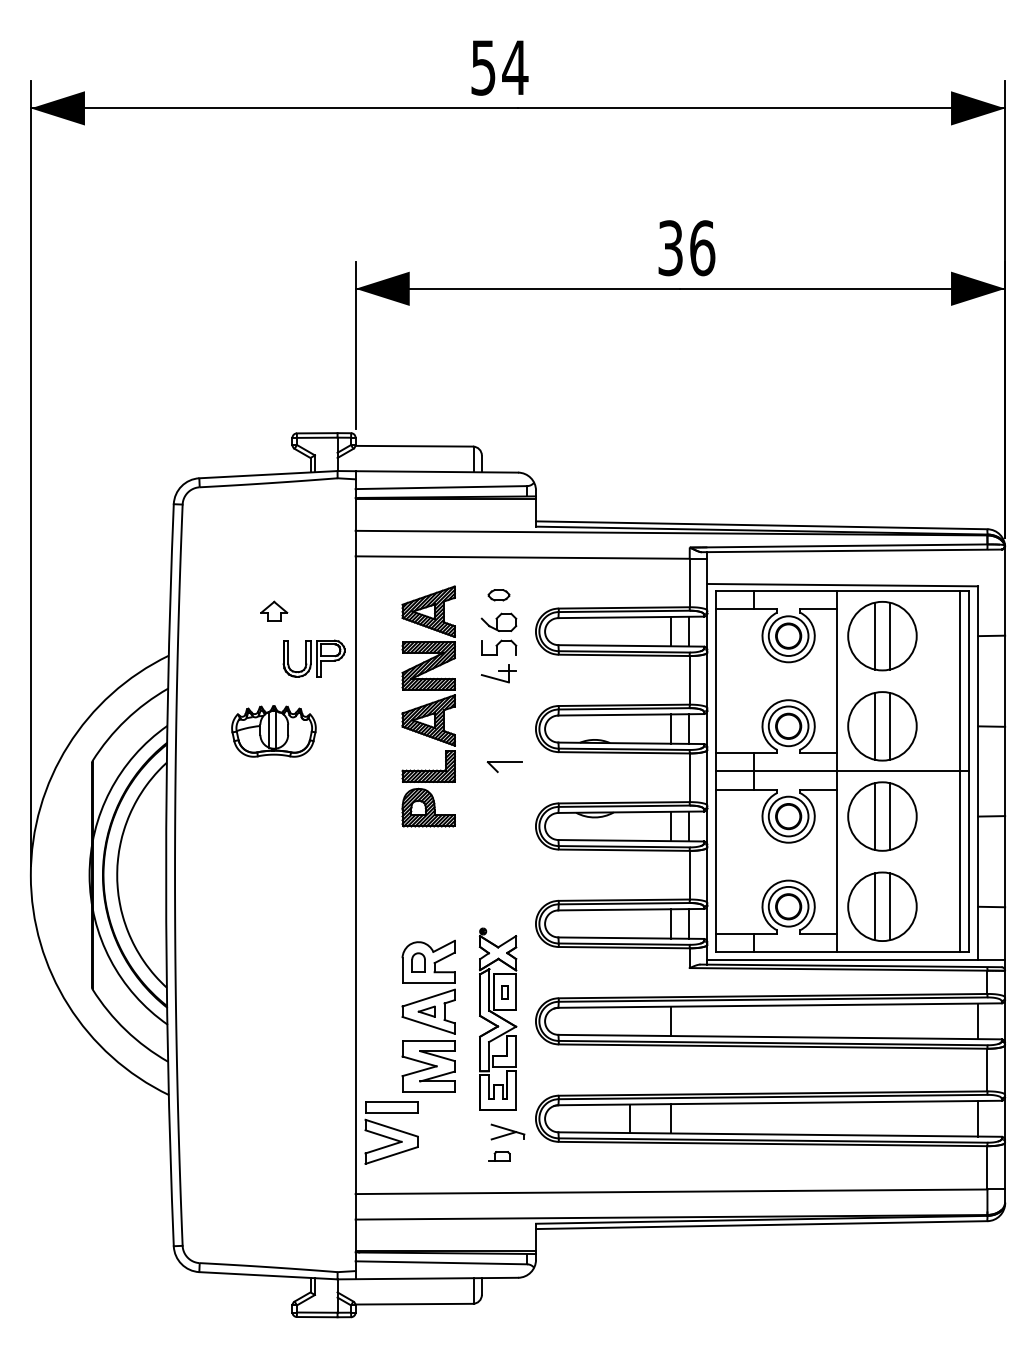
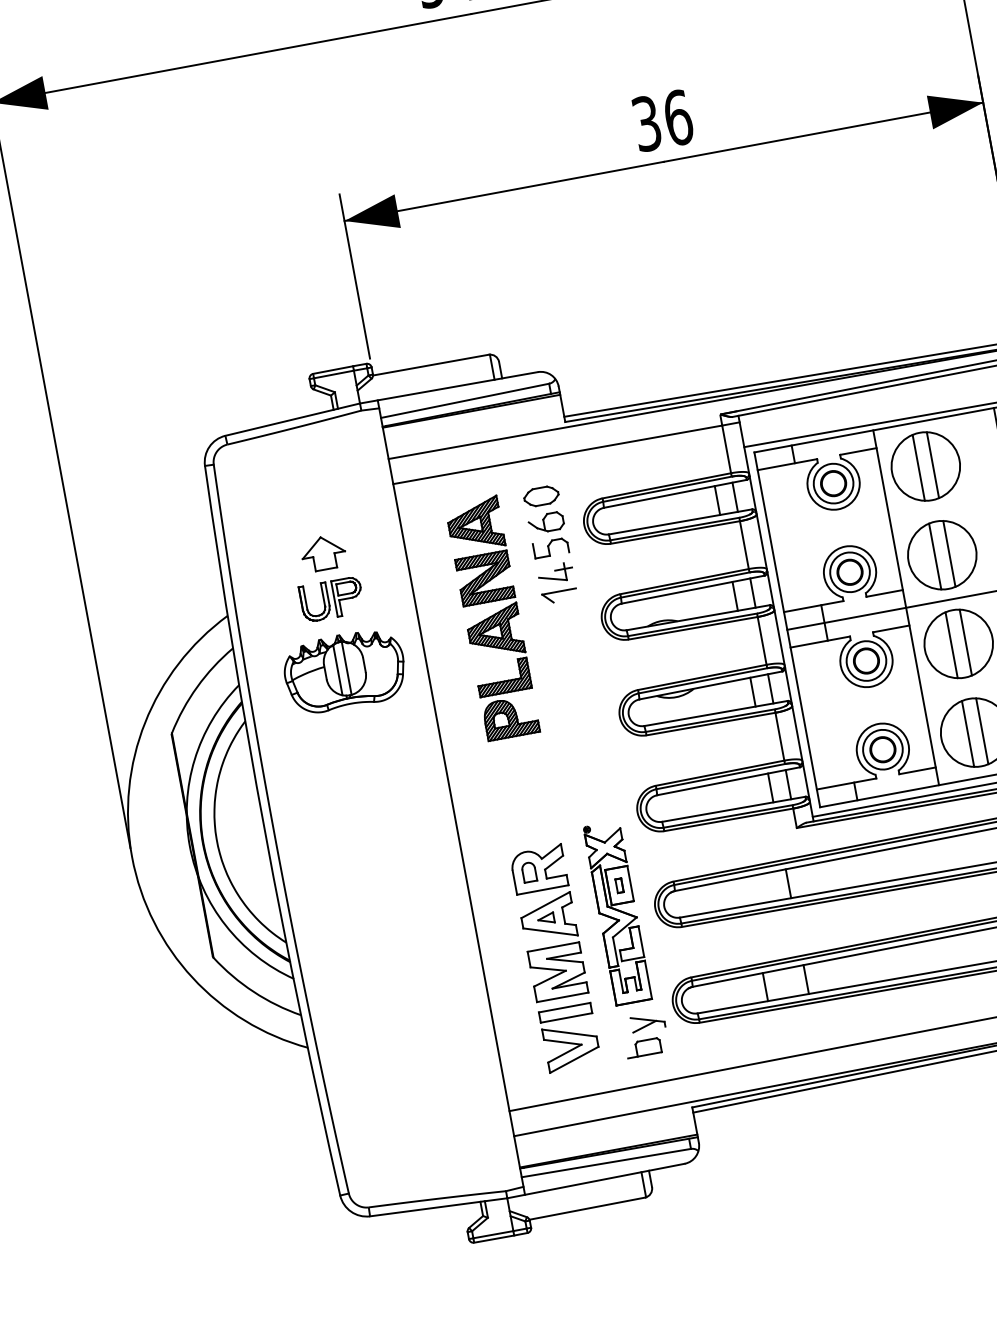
part: (498, 594) -> (540, 495), size x1.67
part: (273, 611) -> (322, 553), size x1.67
part: (313, 658) -> (331, 599), moved
part: (273, 731) -> (344, 671), size x1.43
part: (504, 767) -> (559, 596), moved
part: (391, 1132) -> (569, 1037), moved
part: (499, 1156) -> (644, 1047), size x1.67

